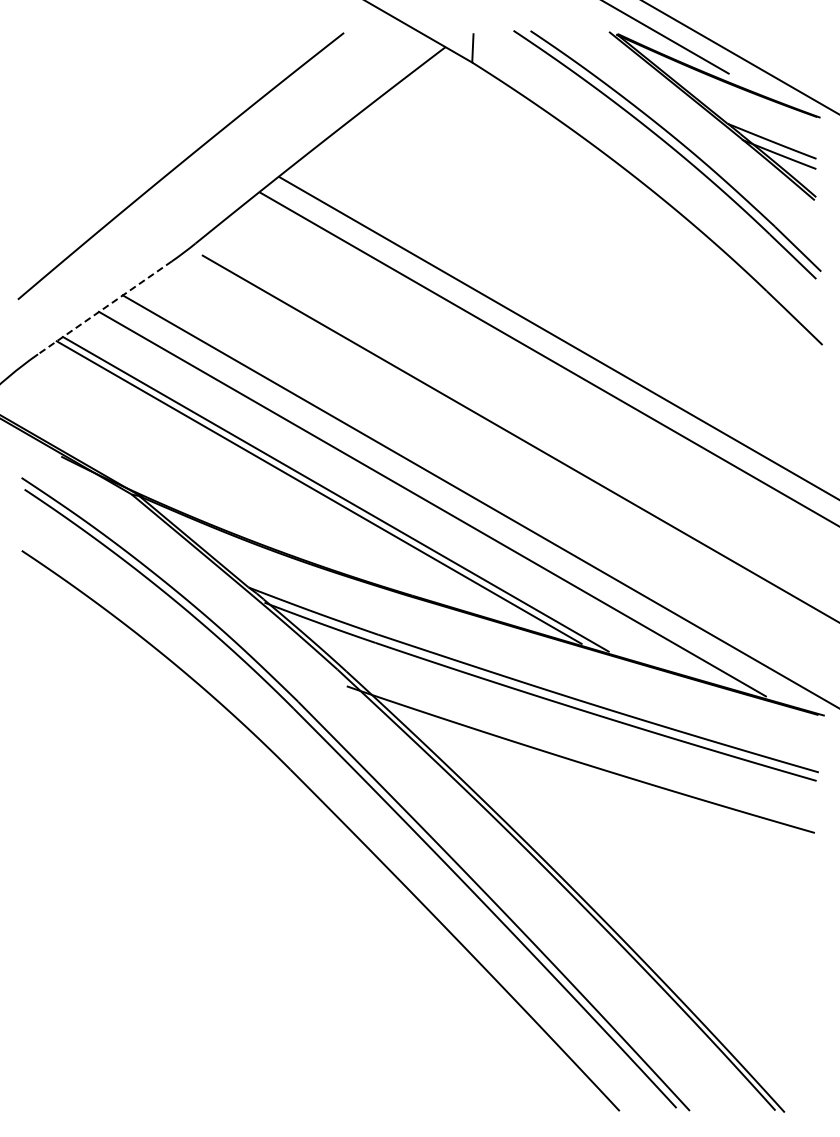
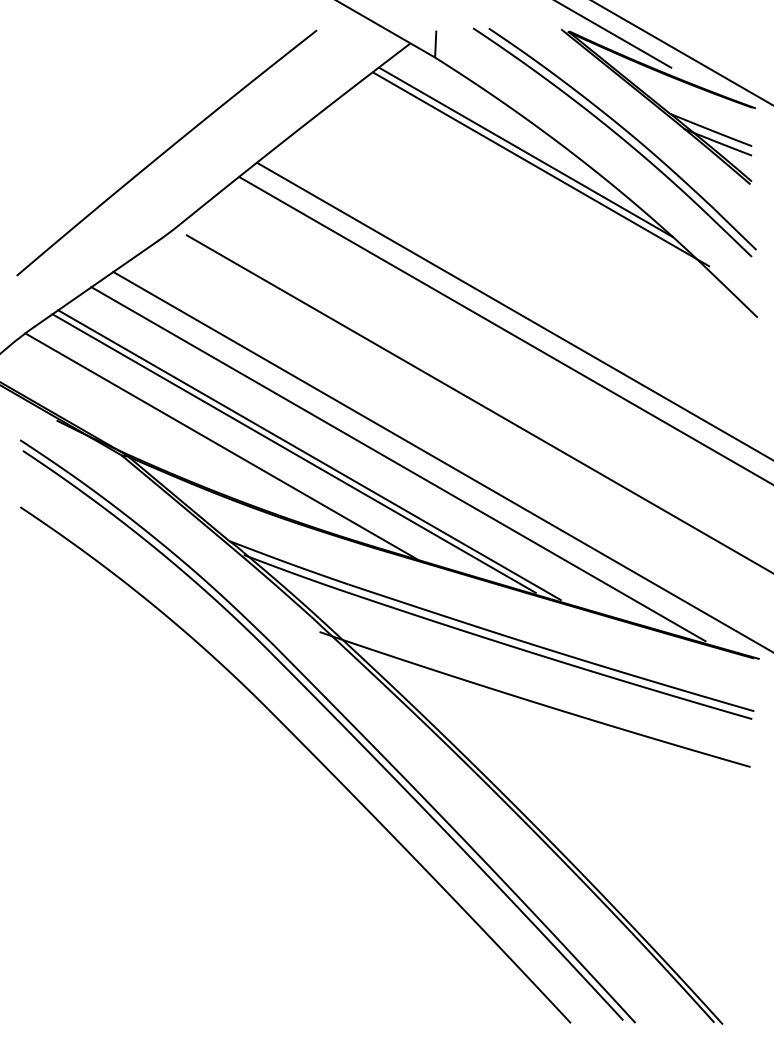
line: (570, 165) -> (525, 152), added
line: (587, 184) -> (541, 169), added
line: (104, 308) -> (96, 284), dashed -> solid
line: (239, 484) -> (220, 446), added

